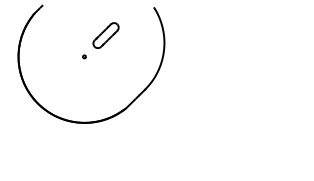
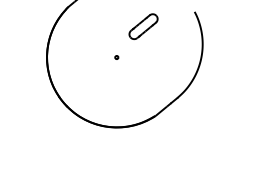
part: (105, 35) -> (142, 26), moved

